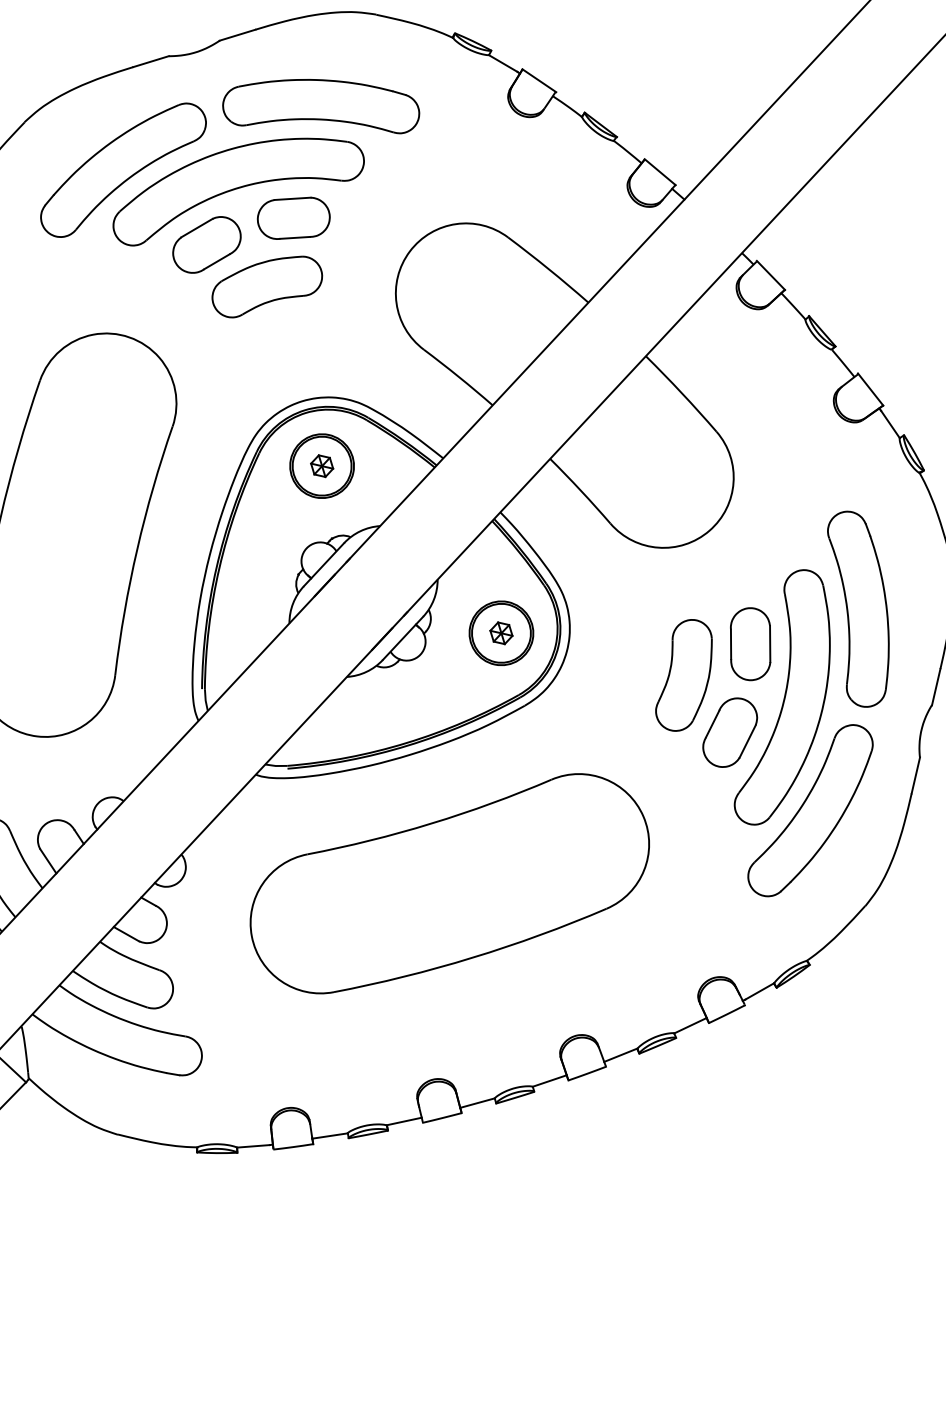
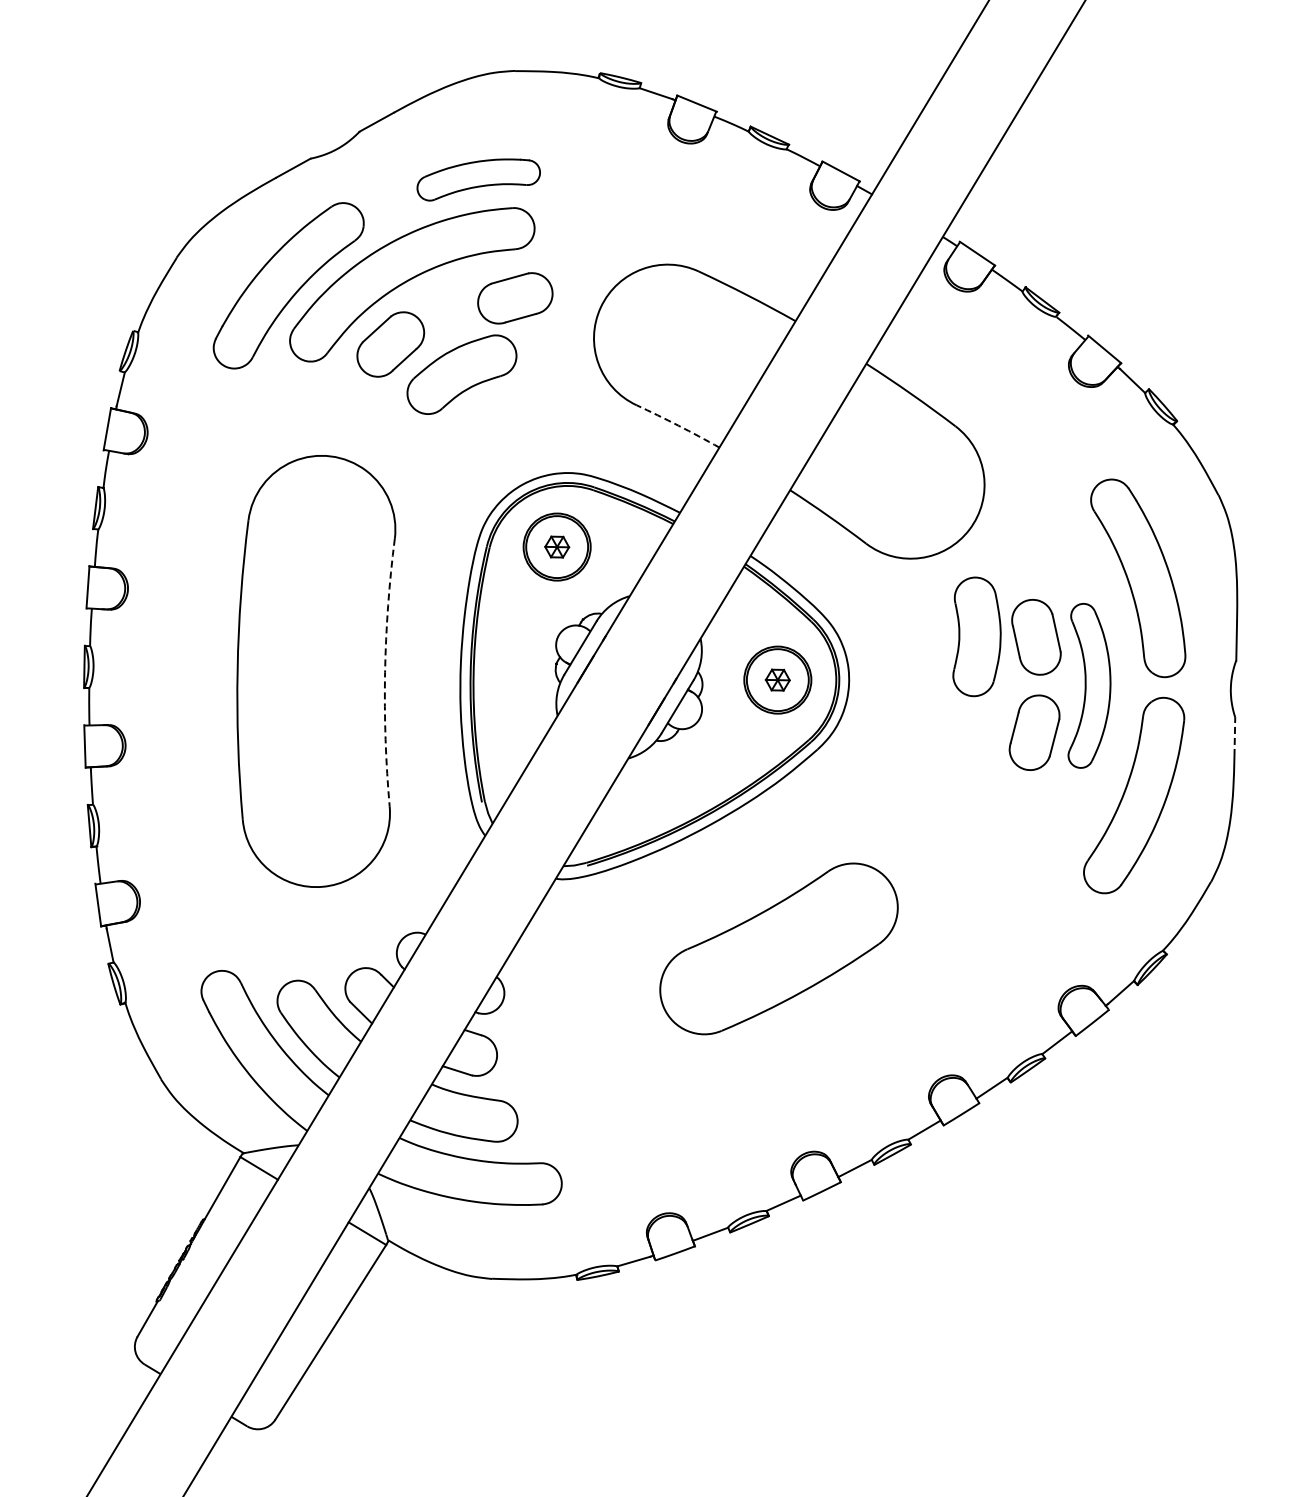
part: (321, 108) -> (478, 179), size x0.6
part: (293, 218) -> (515, 298), moved
arc: (458, 376) -> (678, 425), solid -> dashed
arc: (137, 549) -> (385, 672), solid -> dashed
part: (685, 675) -> (976, 636), moved
part: (790, 699) -> (1089, 685), size x0.6
line: (915, 775) -> (1234, 736), solid -> dashed
part: (449, 883) -> (778, 948), size x0.6

